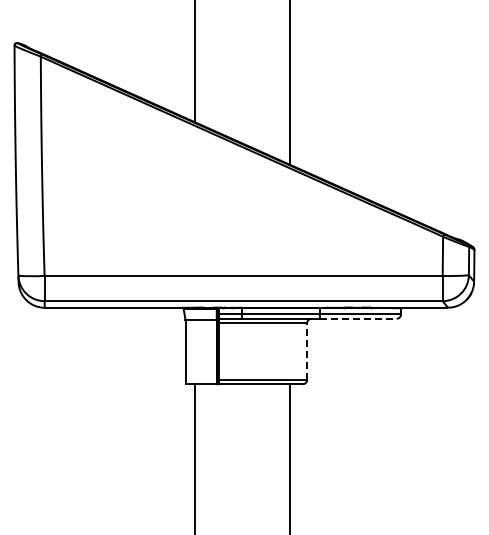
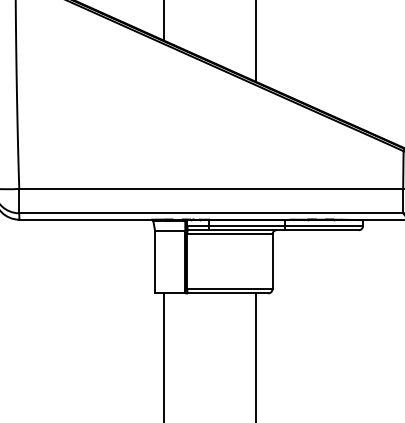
line: (359, 318) -> (322, 230), dashed -> solid
line: (307, 350) -> (272, 260), dashed -> solid

